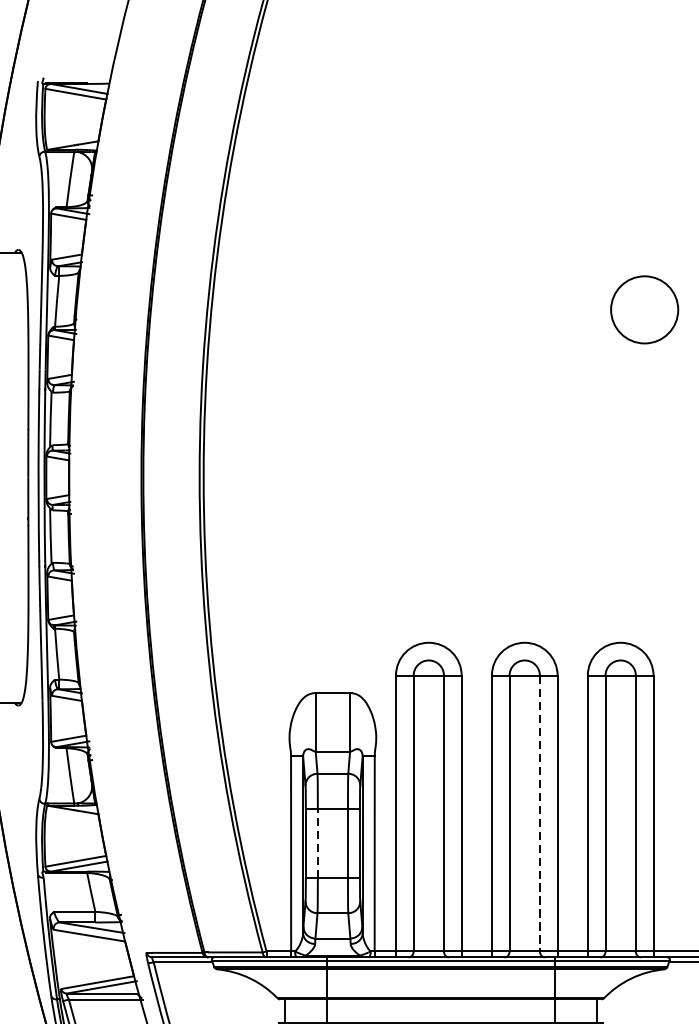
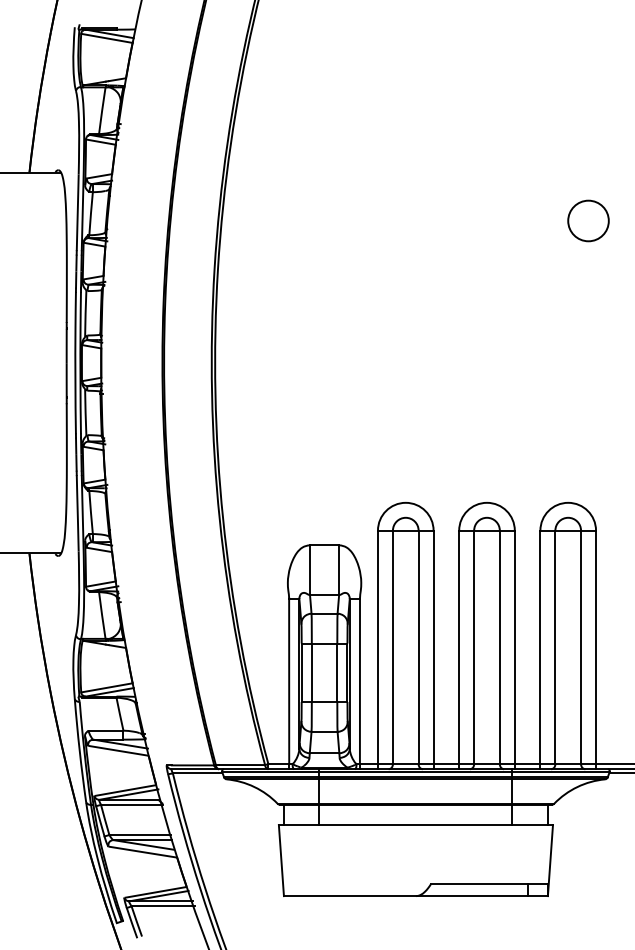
circle: (644, 309) -> (588, 220), size x0.71
line: (539, 813) -> (499, 647), dashed -> solid
line: (317, 843) -> (311, 672), dashed -> solid

